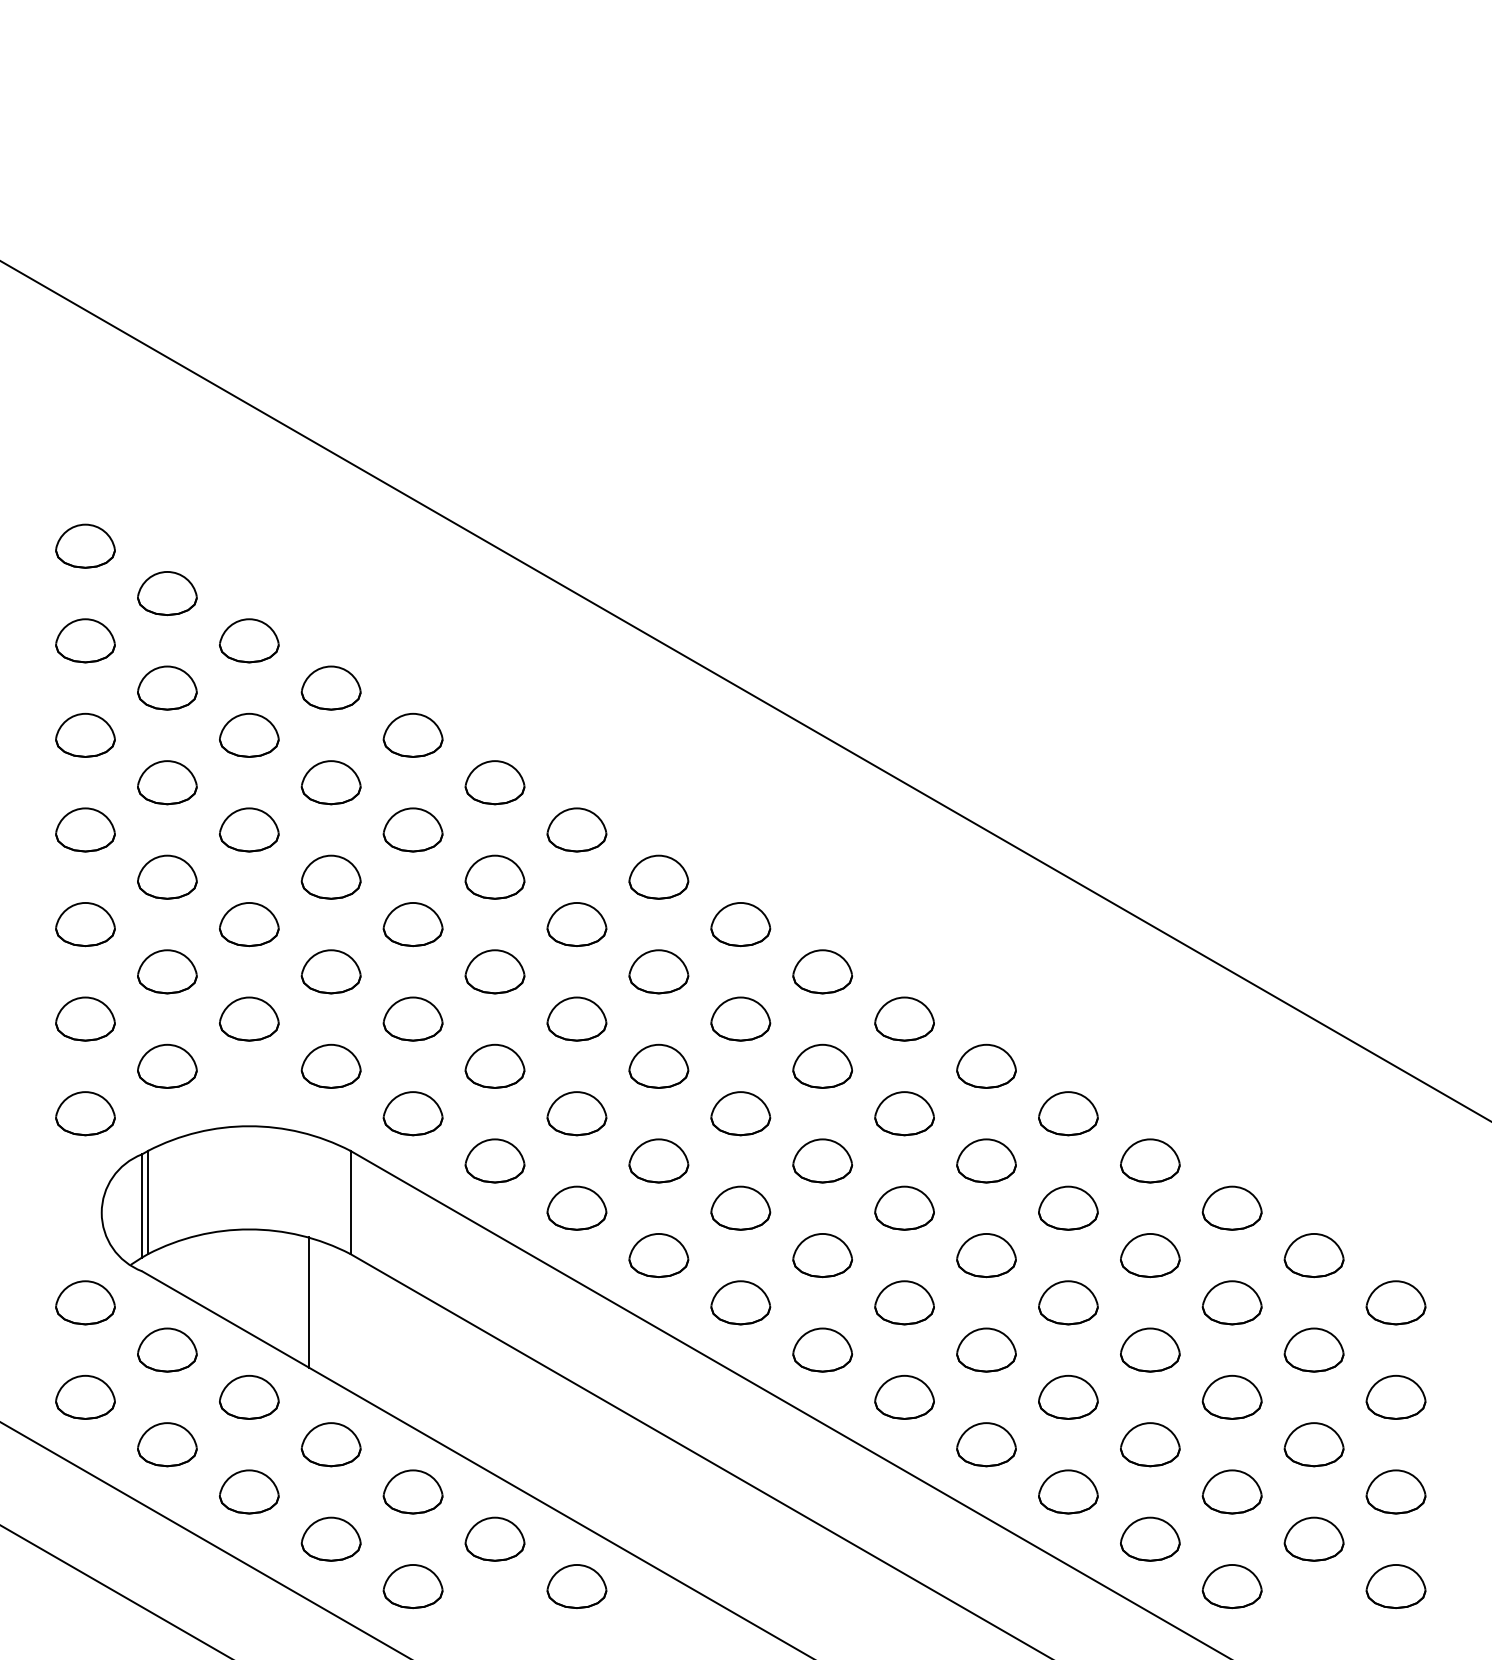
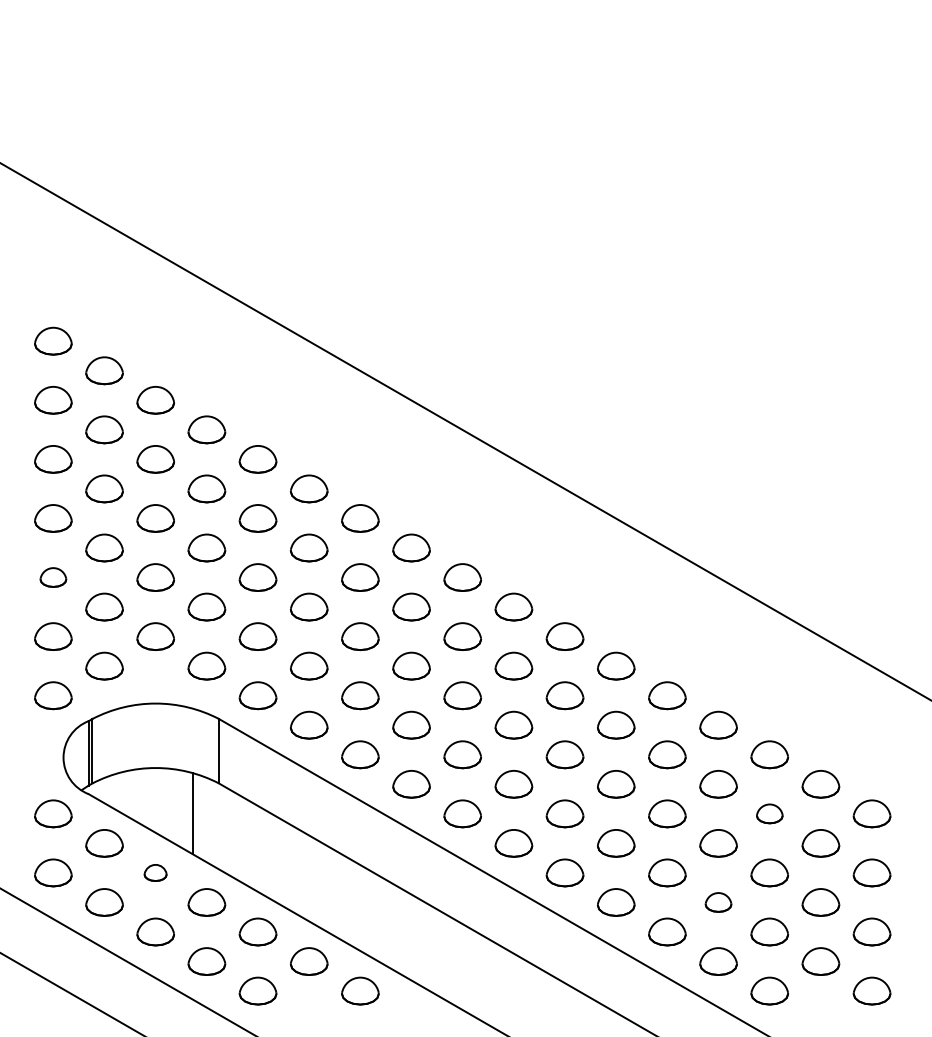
part: (85, 924) -> (53, 577), size x0.7
part: (1231, 1302) -> (769, 813), size x0.7
part: (248, 1396) -> (155, 872), size x0.6
part: (1150, 1444) -> (718, 902), size x0.7

